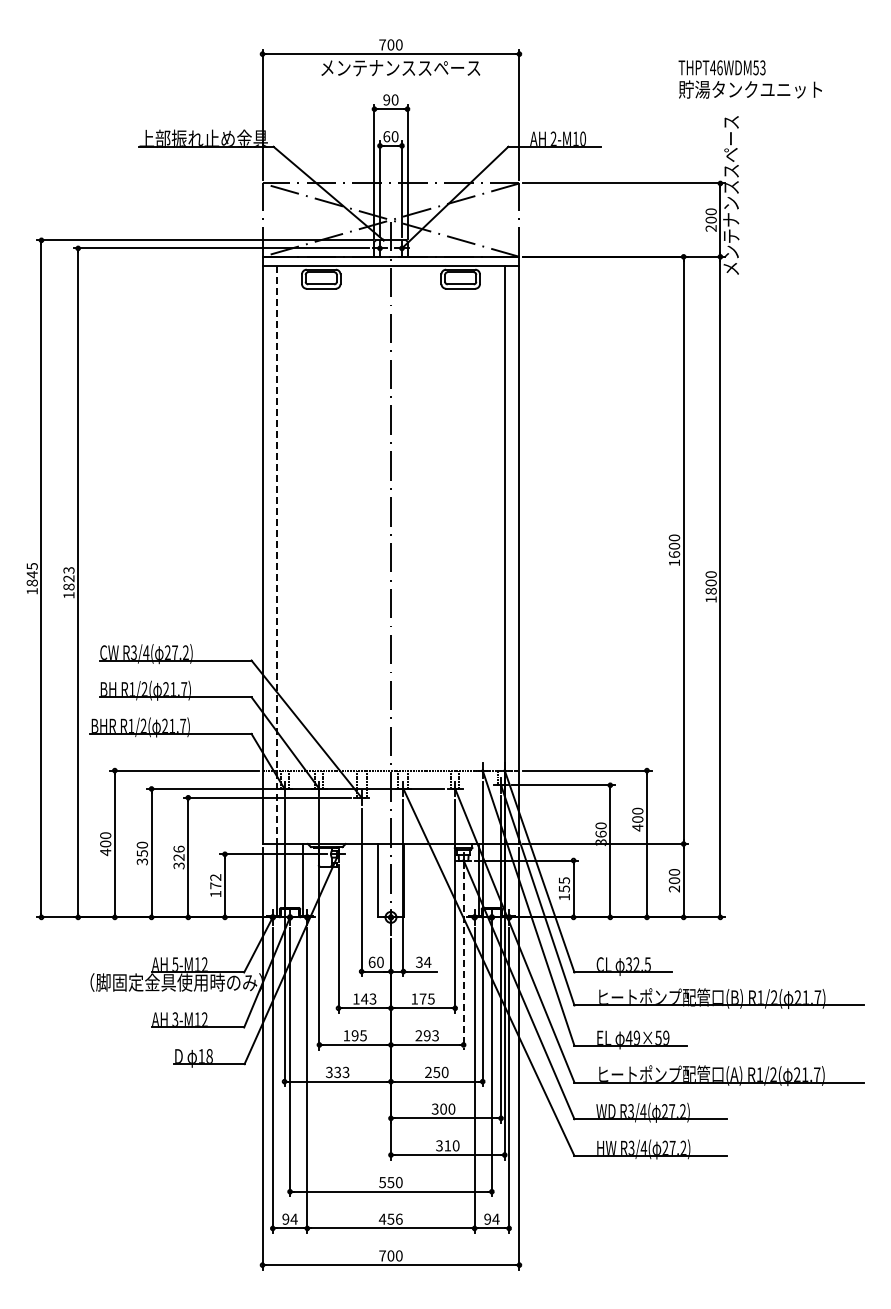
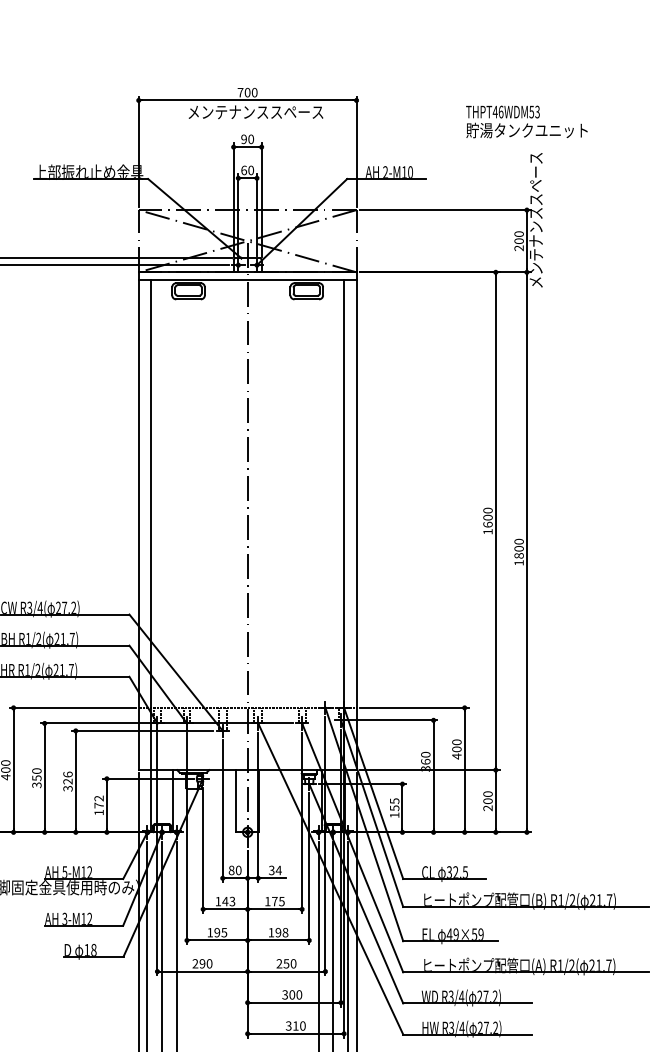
text: (749, 79) -> (526, 121), moved
line: (277, 555) -> (151, 525), dashed -> solid
text: (371, 961) -> (231, 869), 60 -> 80
line: (463, 961) -> (309, 869), dashed -> solid
text: (427, 1035) -> (278, 932), 293 -> 198
text: (337, 1072) -> (202, 963), 333 -> 290

